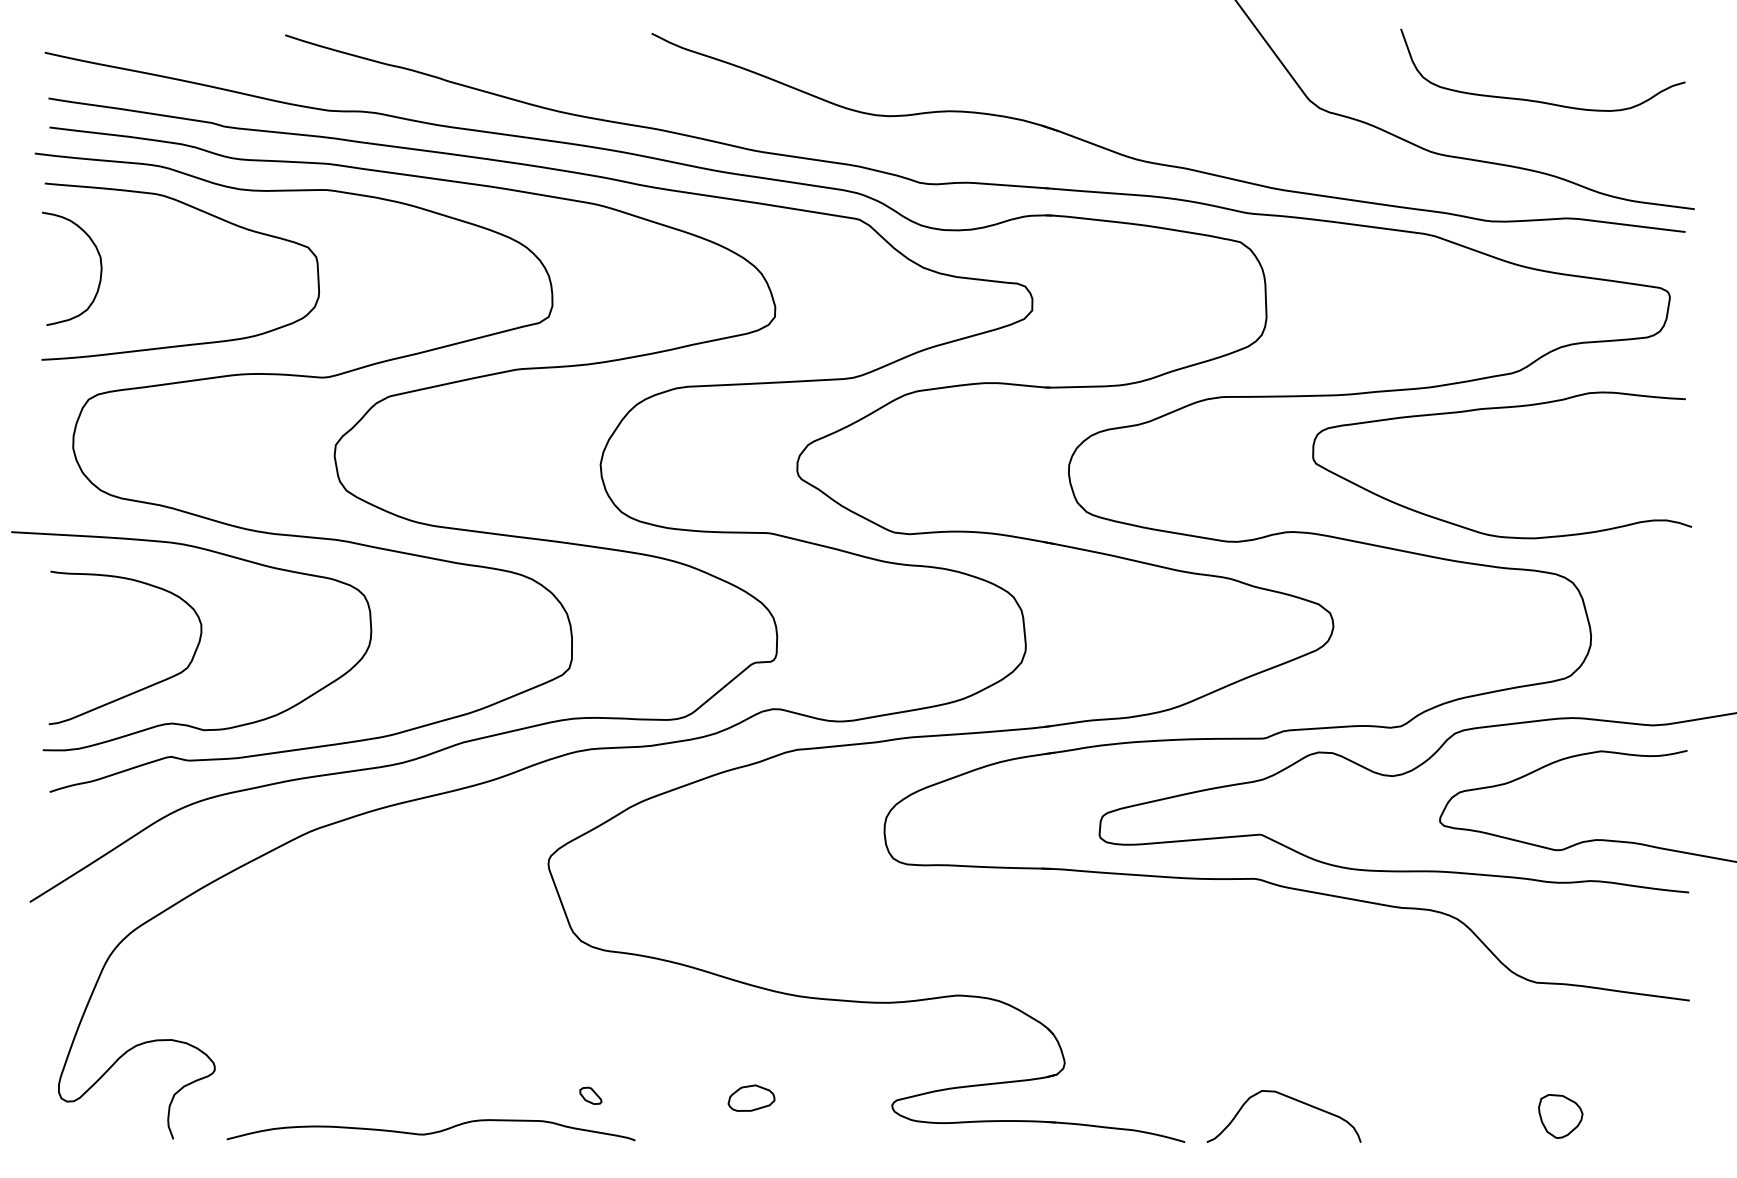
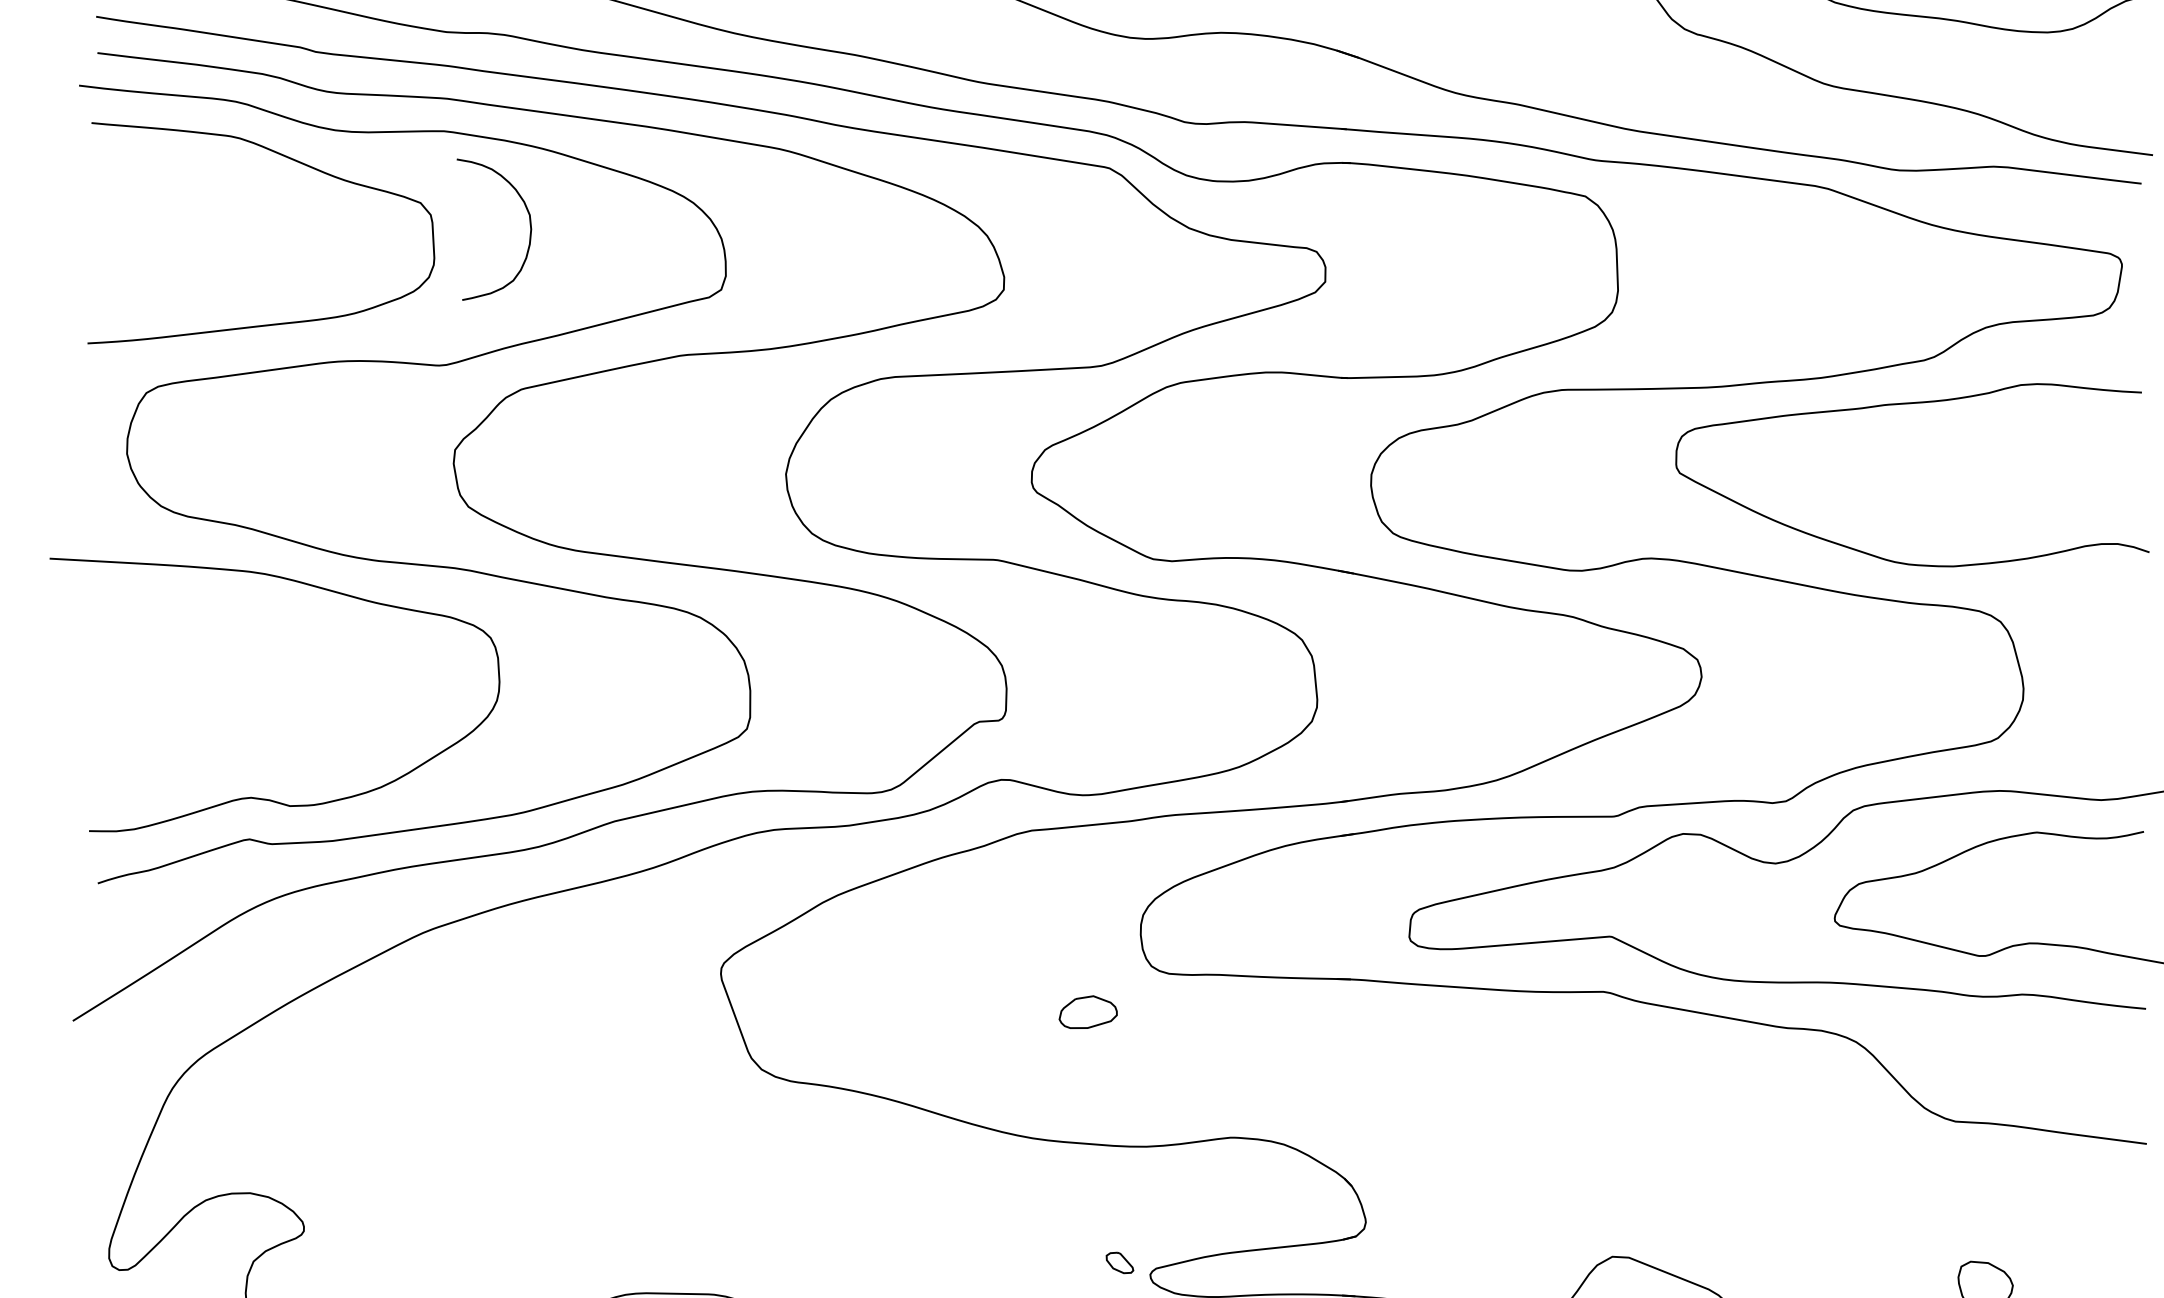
curve: (100, 268) -> (529, 229), moved
curve: (141, 688) -> (212, 753), removed
part: (590, 1095) -> (1119, 1262), moved
part: (751, 1097) -> (1088, 1011), moved

